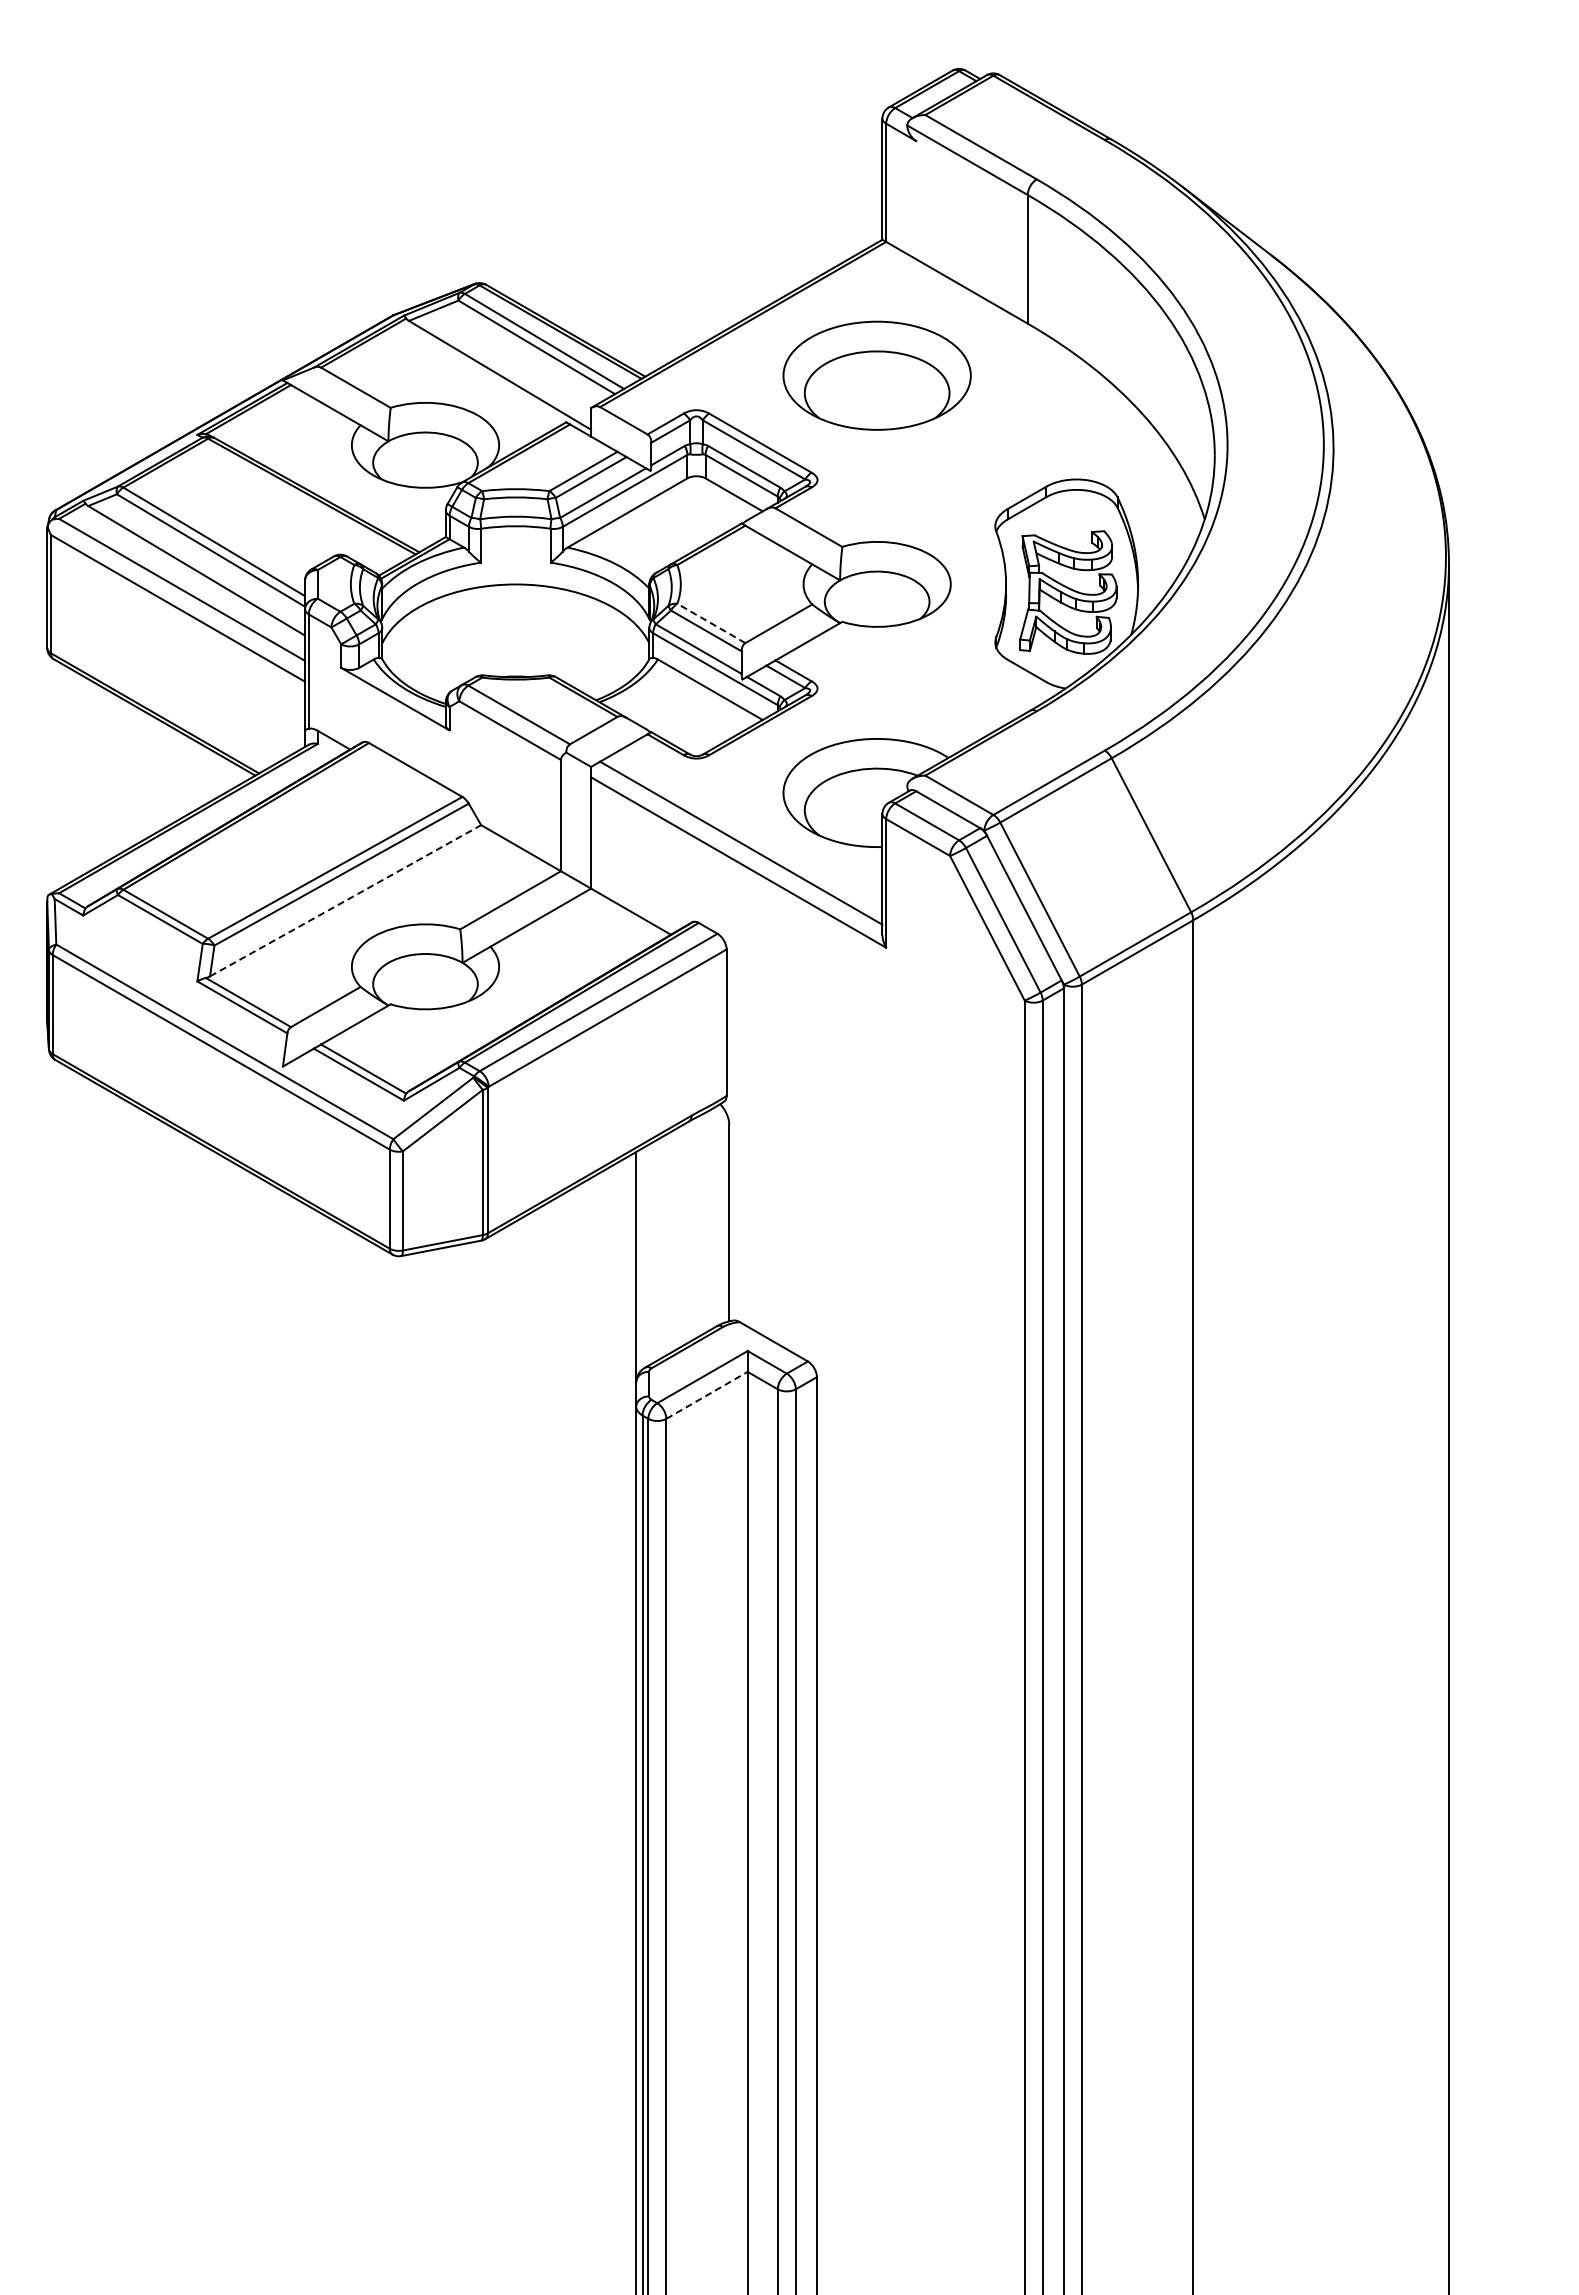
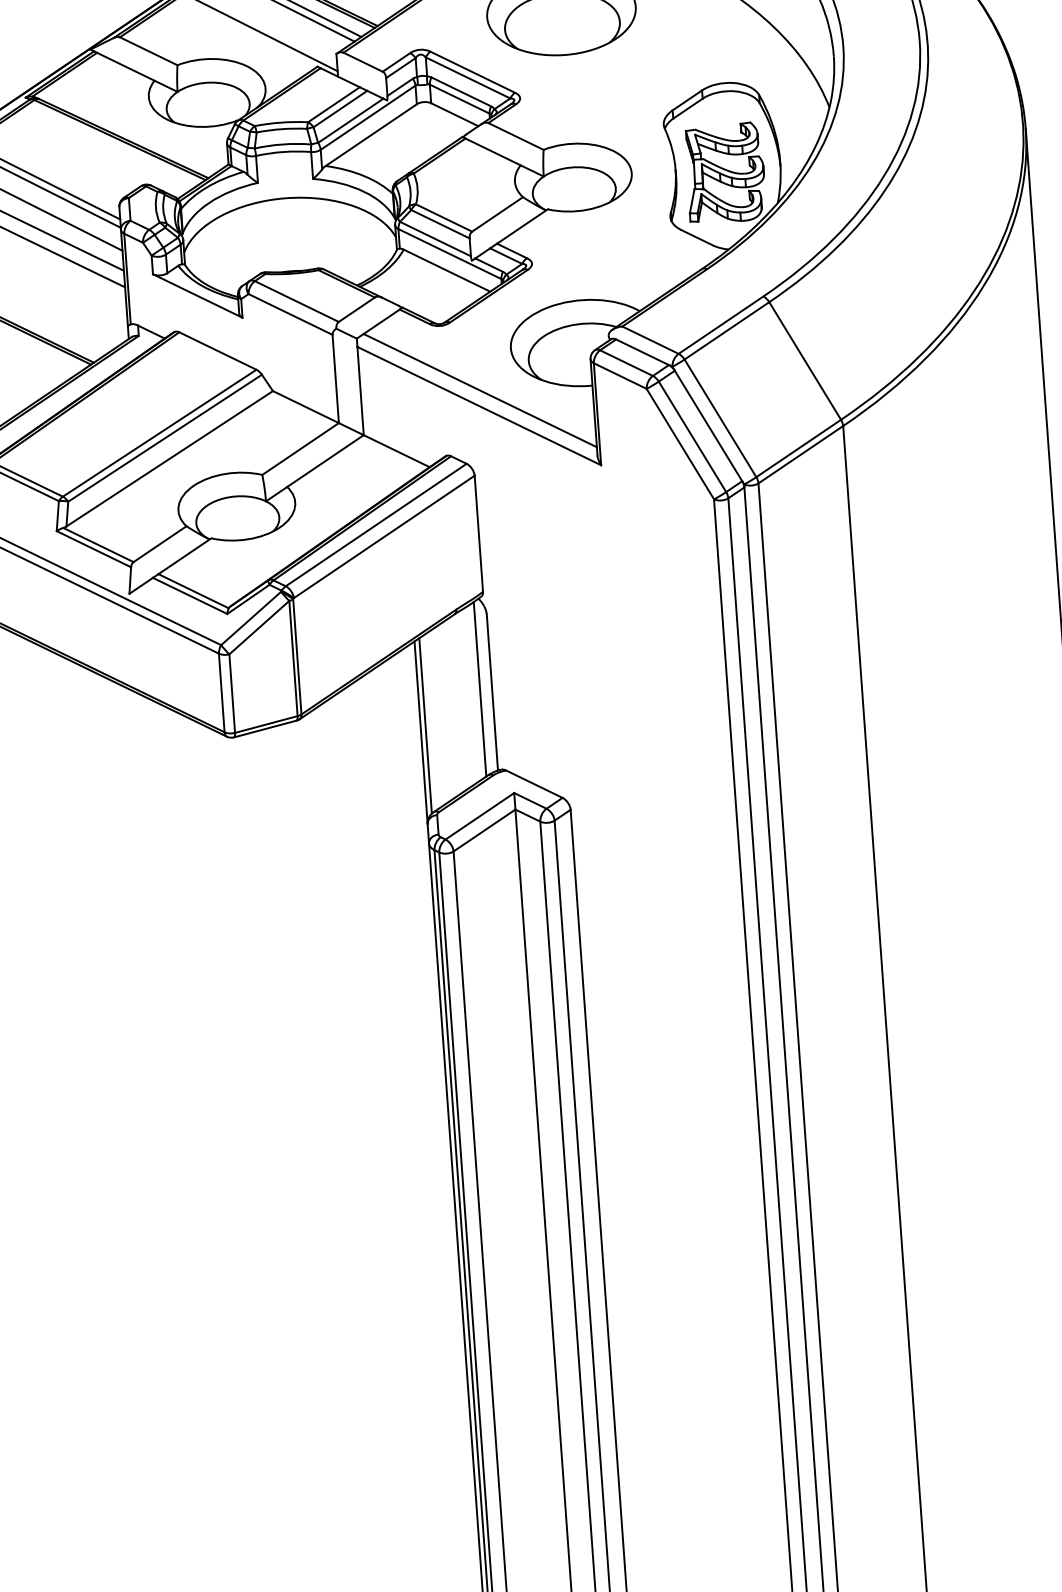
line: (710, 623) -> (443, 218), dashed -> solid
line: (346, 900) -> (170, 458), dashed -> solid
line: (714, 1217) -> (480, 689), added
line: (642, 1258) -> (425, 725), added
line: (707, 1395) -> (484, 830), dashed -> solid

